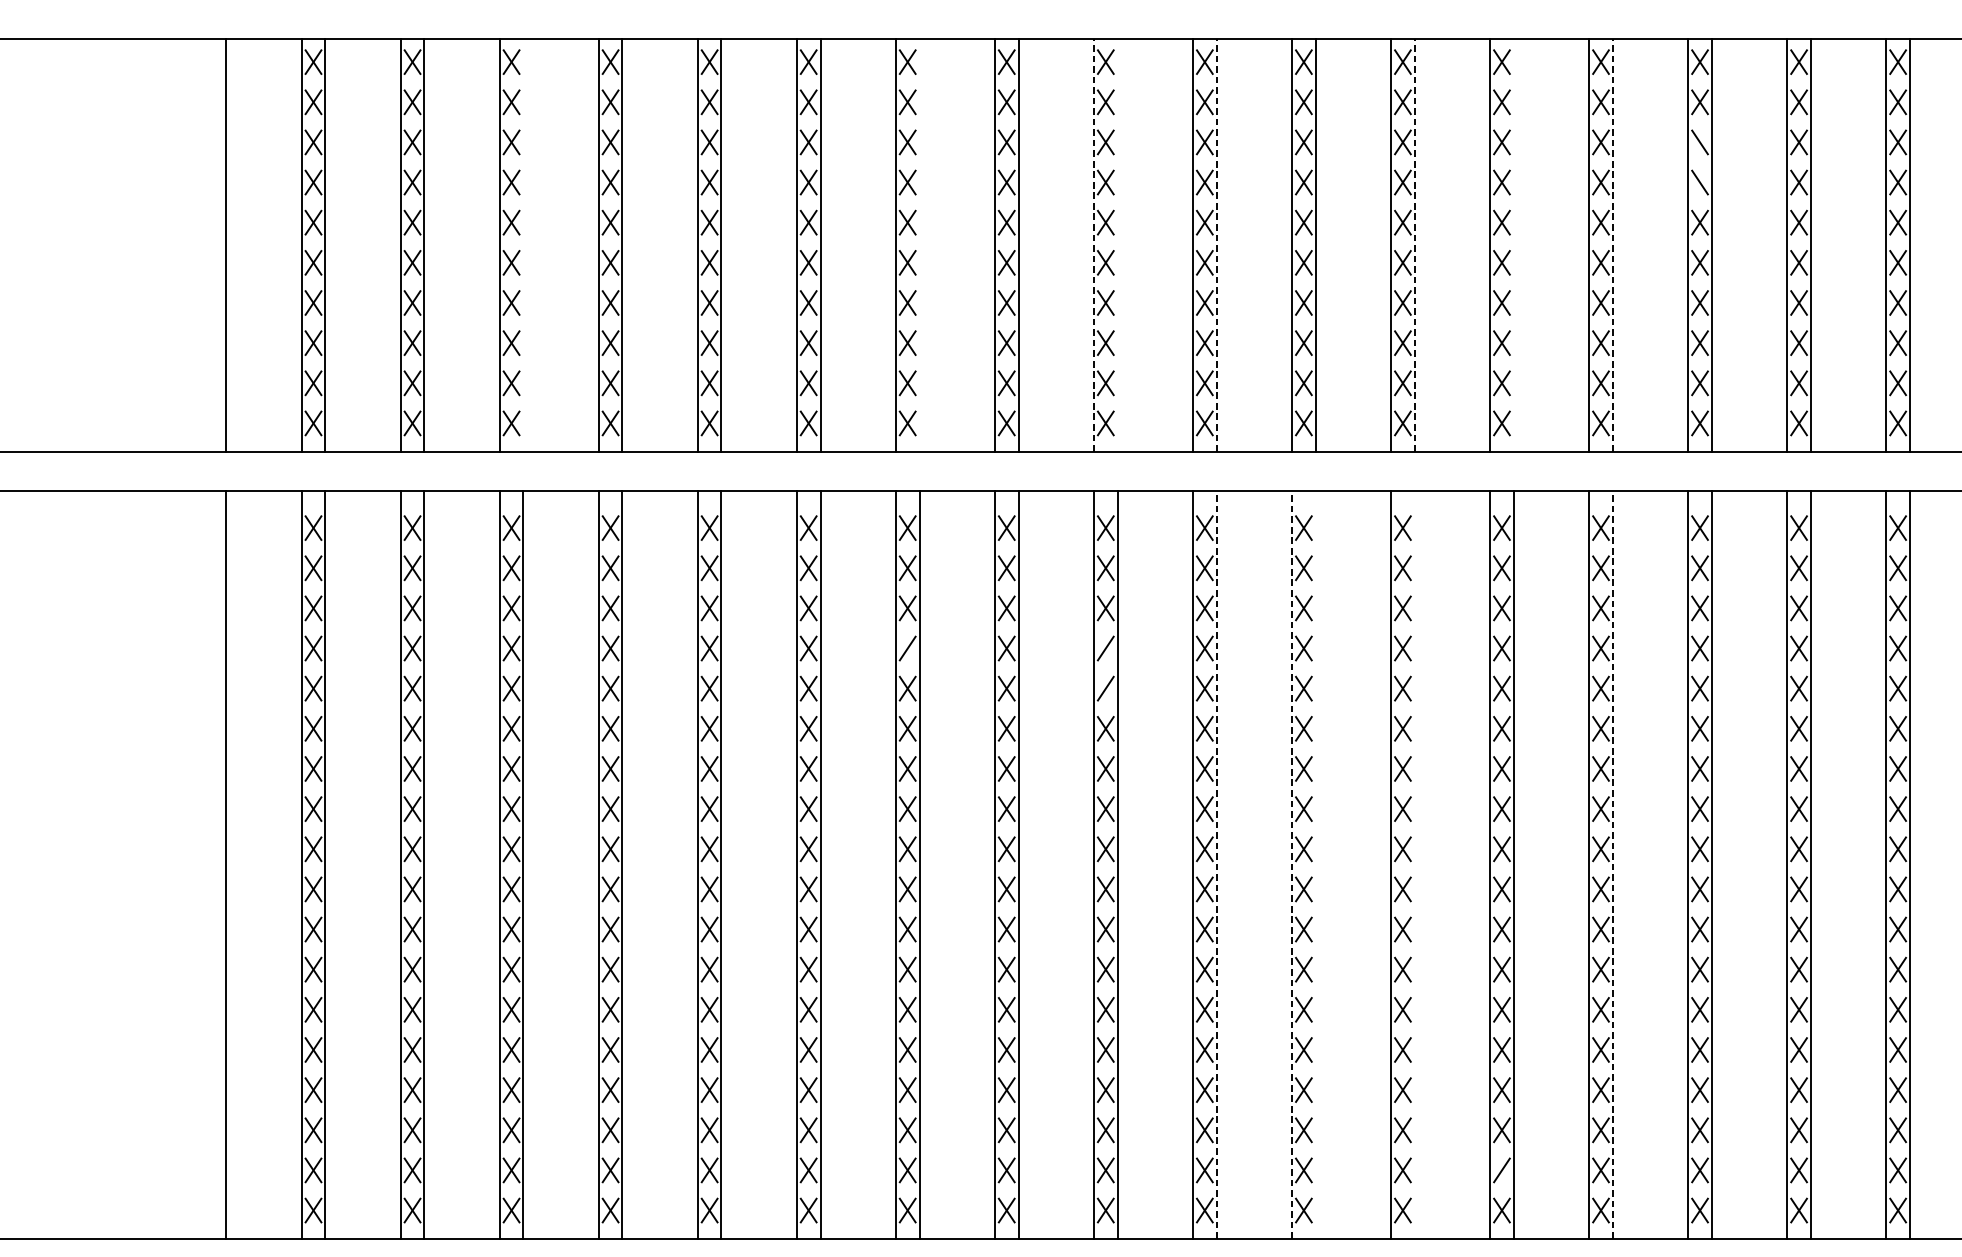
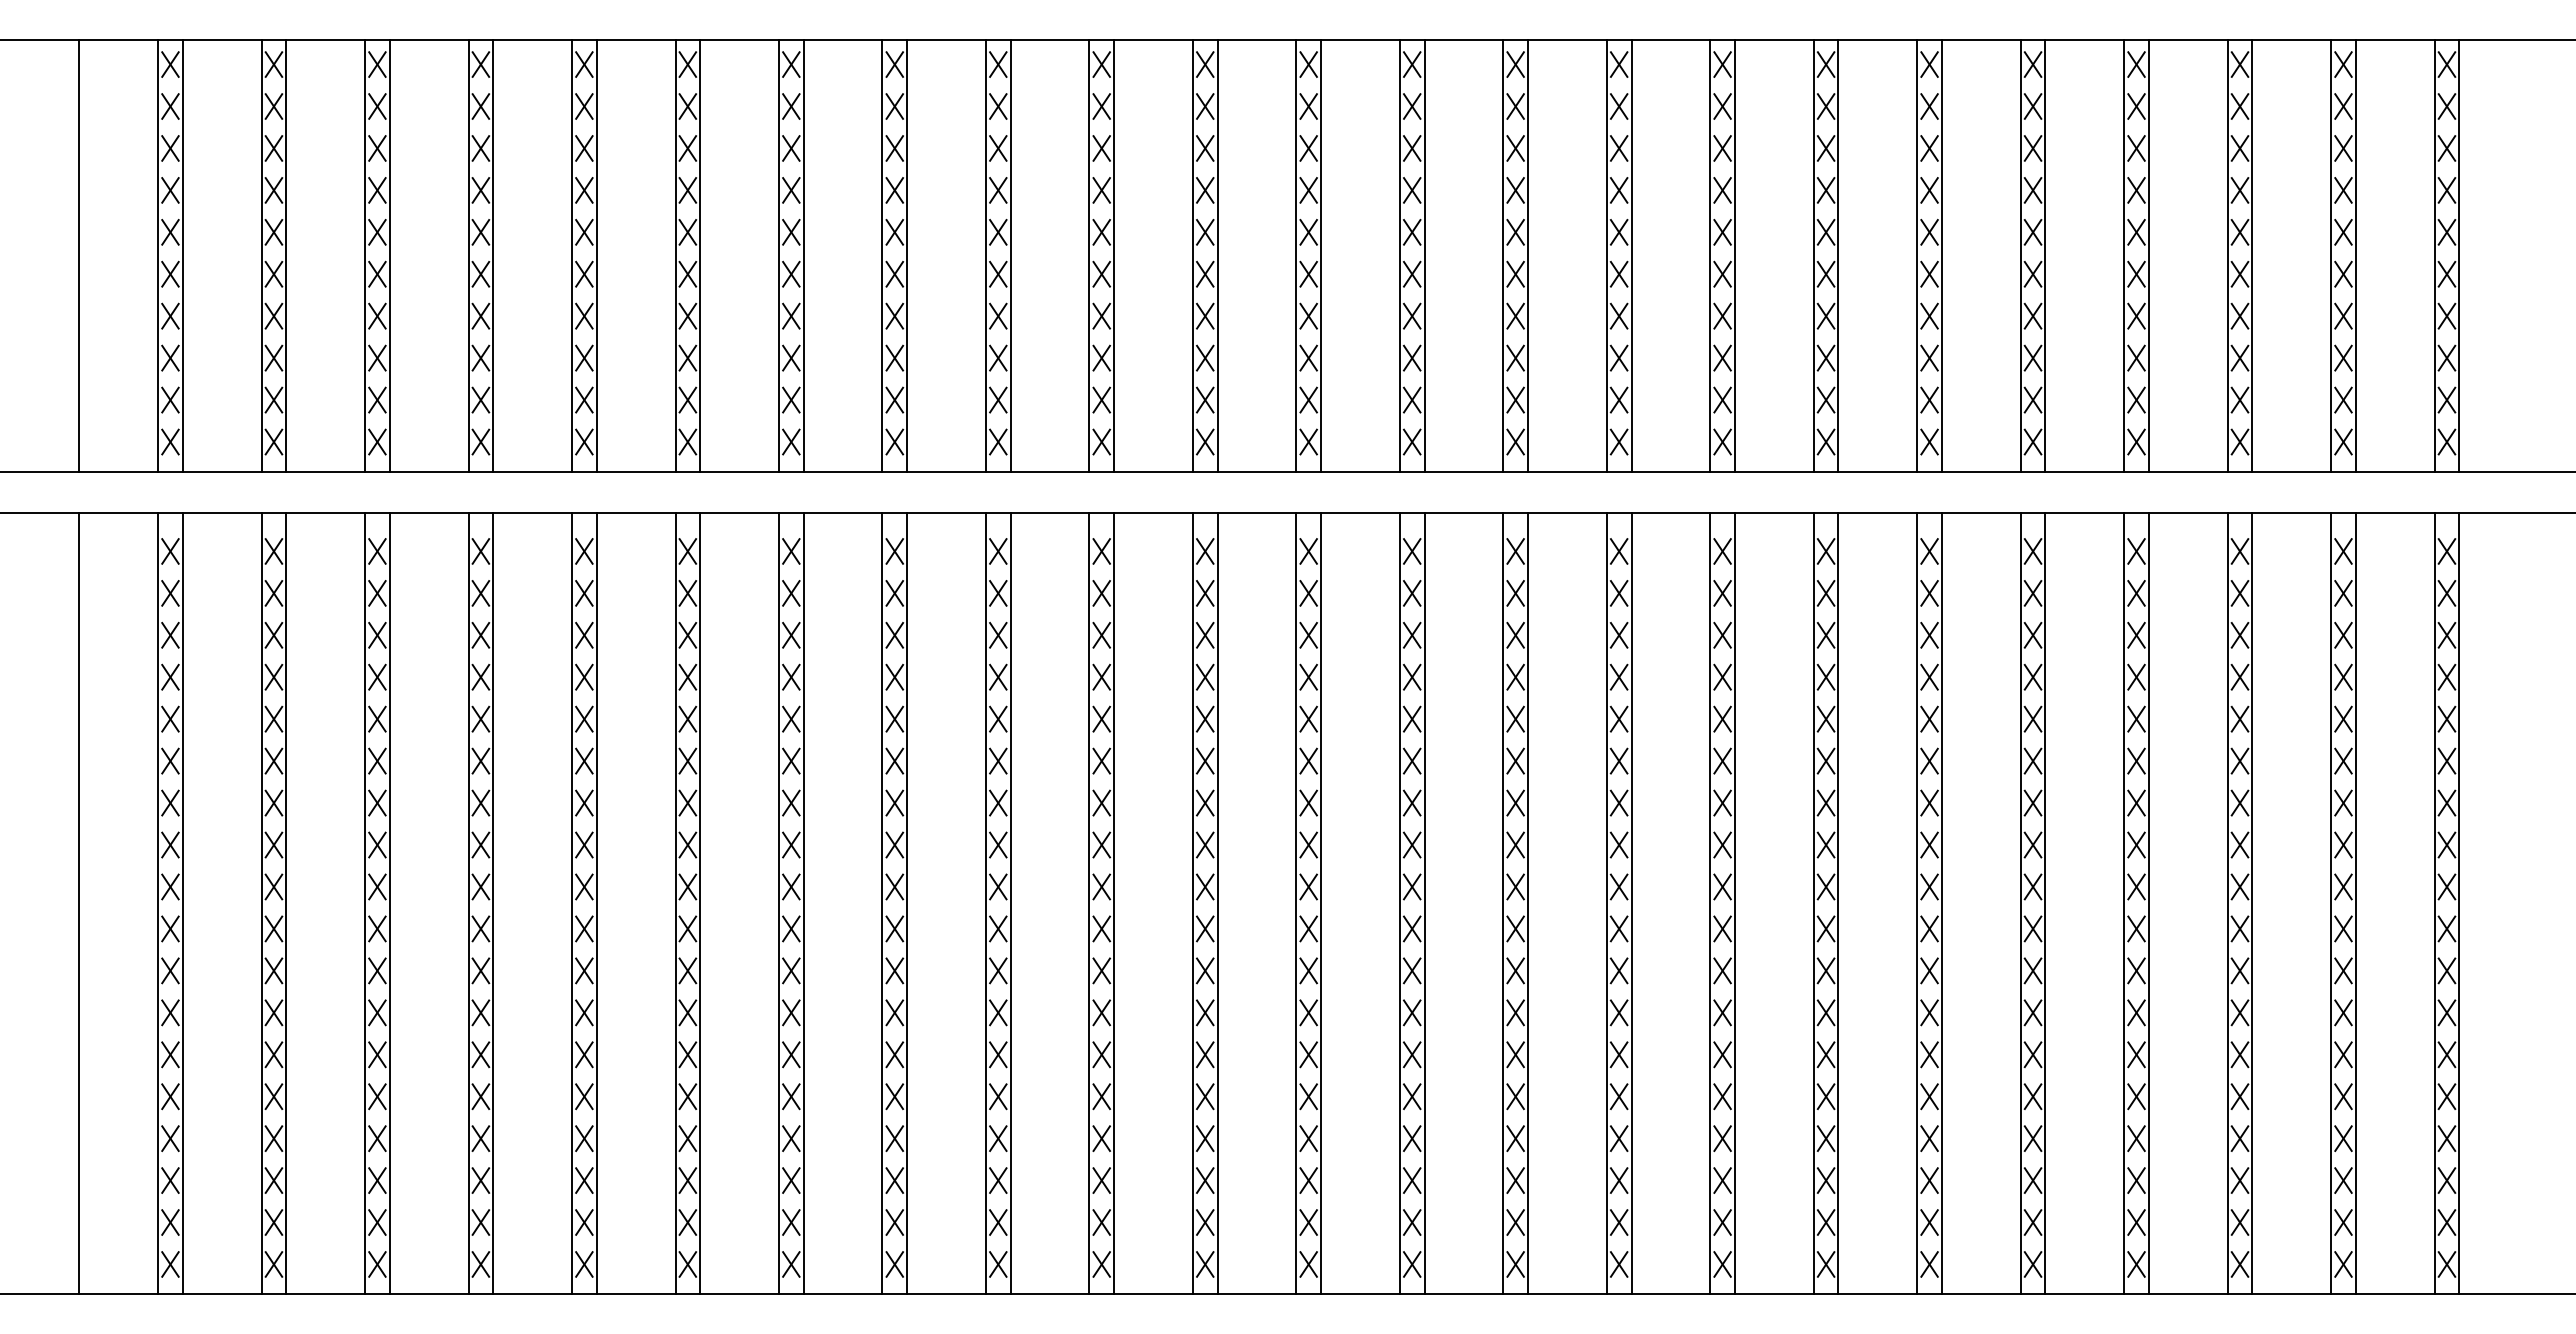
line: (1699, 142) -> (1618, 148), added
line: (1699, 182) -> (1618, 190), added
line: (523, 244) -> (389, 255), added
line: (919, 244) -> (803, 255), added
line: (1093, 244) -> (985, 255), dashed -> solid
line: (1117, 244) -> (1010, 255), added
line: (1217, 244) -> (1114, 255), dashed -> solid
line: (1415, 244) -> (1321, 255), dashed -> solid
line: (1513, 244) -> (1424, 255), added
line: (1613, 244) -> (1528, 255), dashed -> solid
line: (907, 647) -> (791, 676), added
line: (1106, 647) -> (998, 676), added
line: (1106, 688) -> (998, 718), added
line: (1217, 865) -> (1114, 903), dashed -> solid
line: (1291, 865) -> (1192, 903), dashed -> solid
line: (1315, 865) -> (1217, 903), added
line: (1415, 865) -> (1321, 903), added
line: (1613, 865) -> (1528, 903), dashed -> solid
line: (1501, 1170) -> (1411, 1222), added

